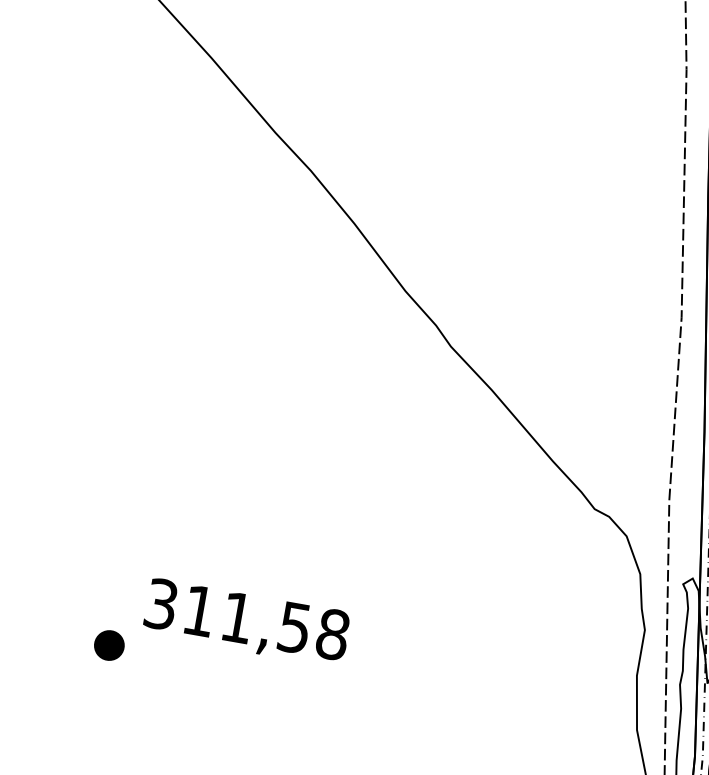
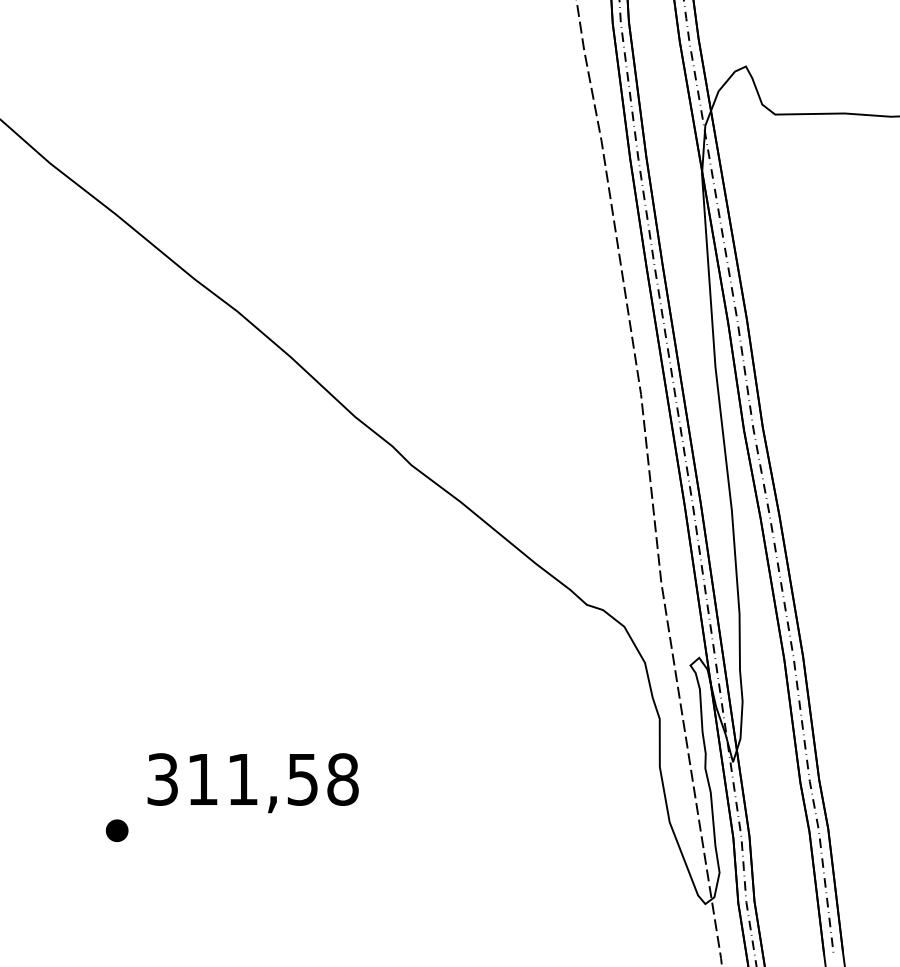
part: (108, 645) -> (116, 830), size x0.71

